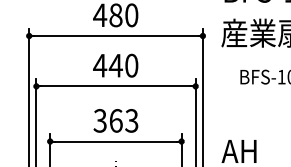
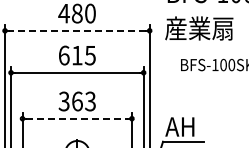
line: (116, 35) -> (77, 30), solid -> dashed
text: (115, 65) -> (76, 55), 440 -> 615
line: (116, 141) -> (77, 118), solid -> dashed

